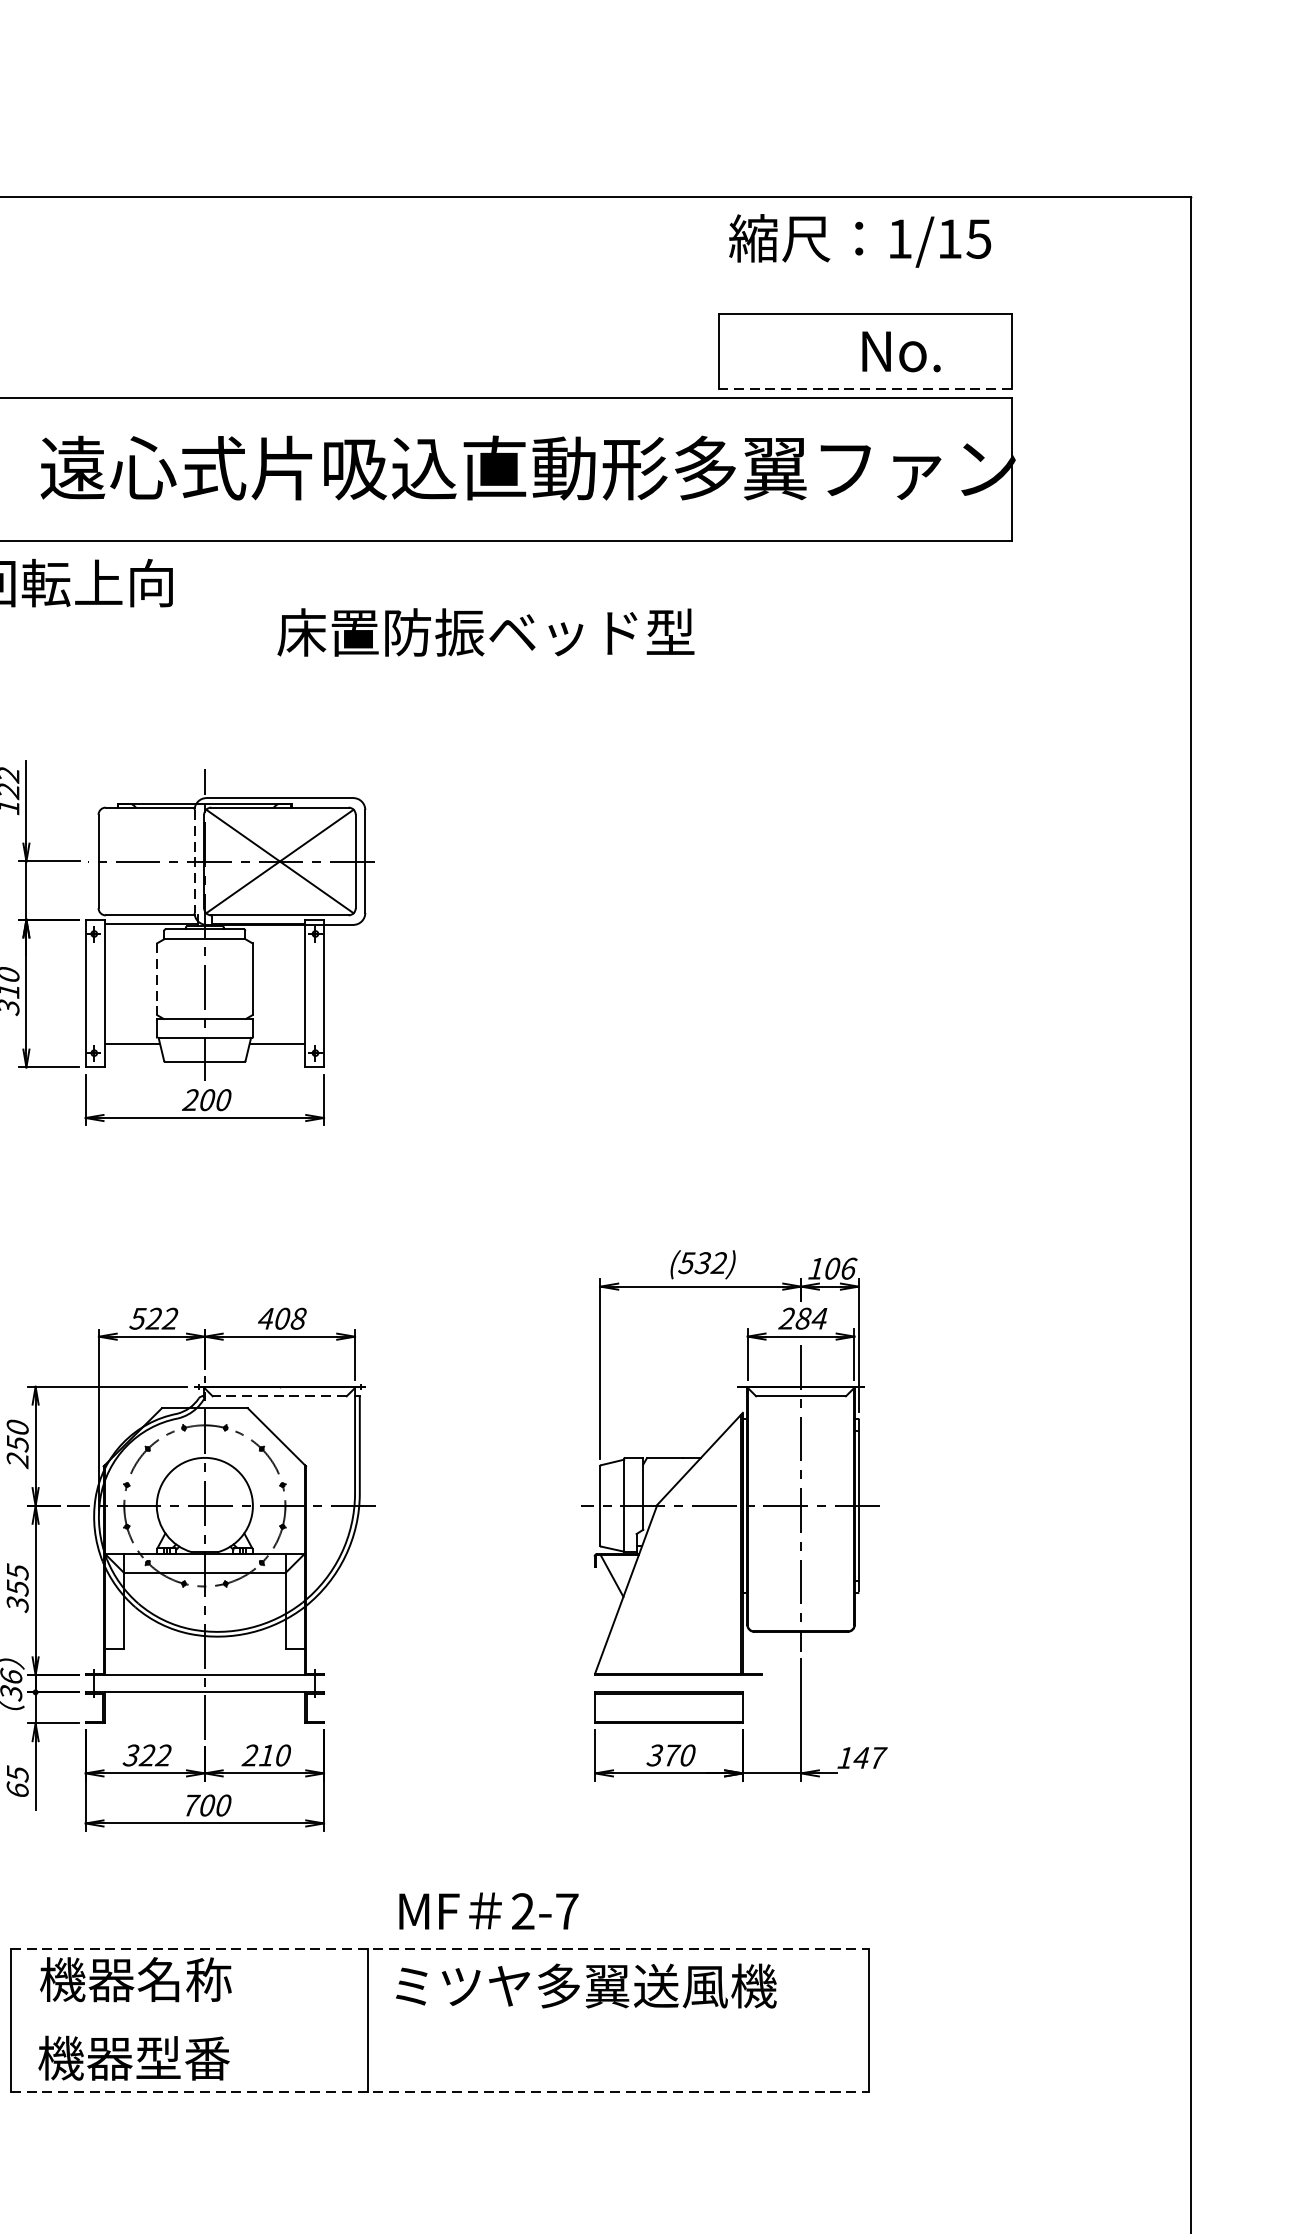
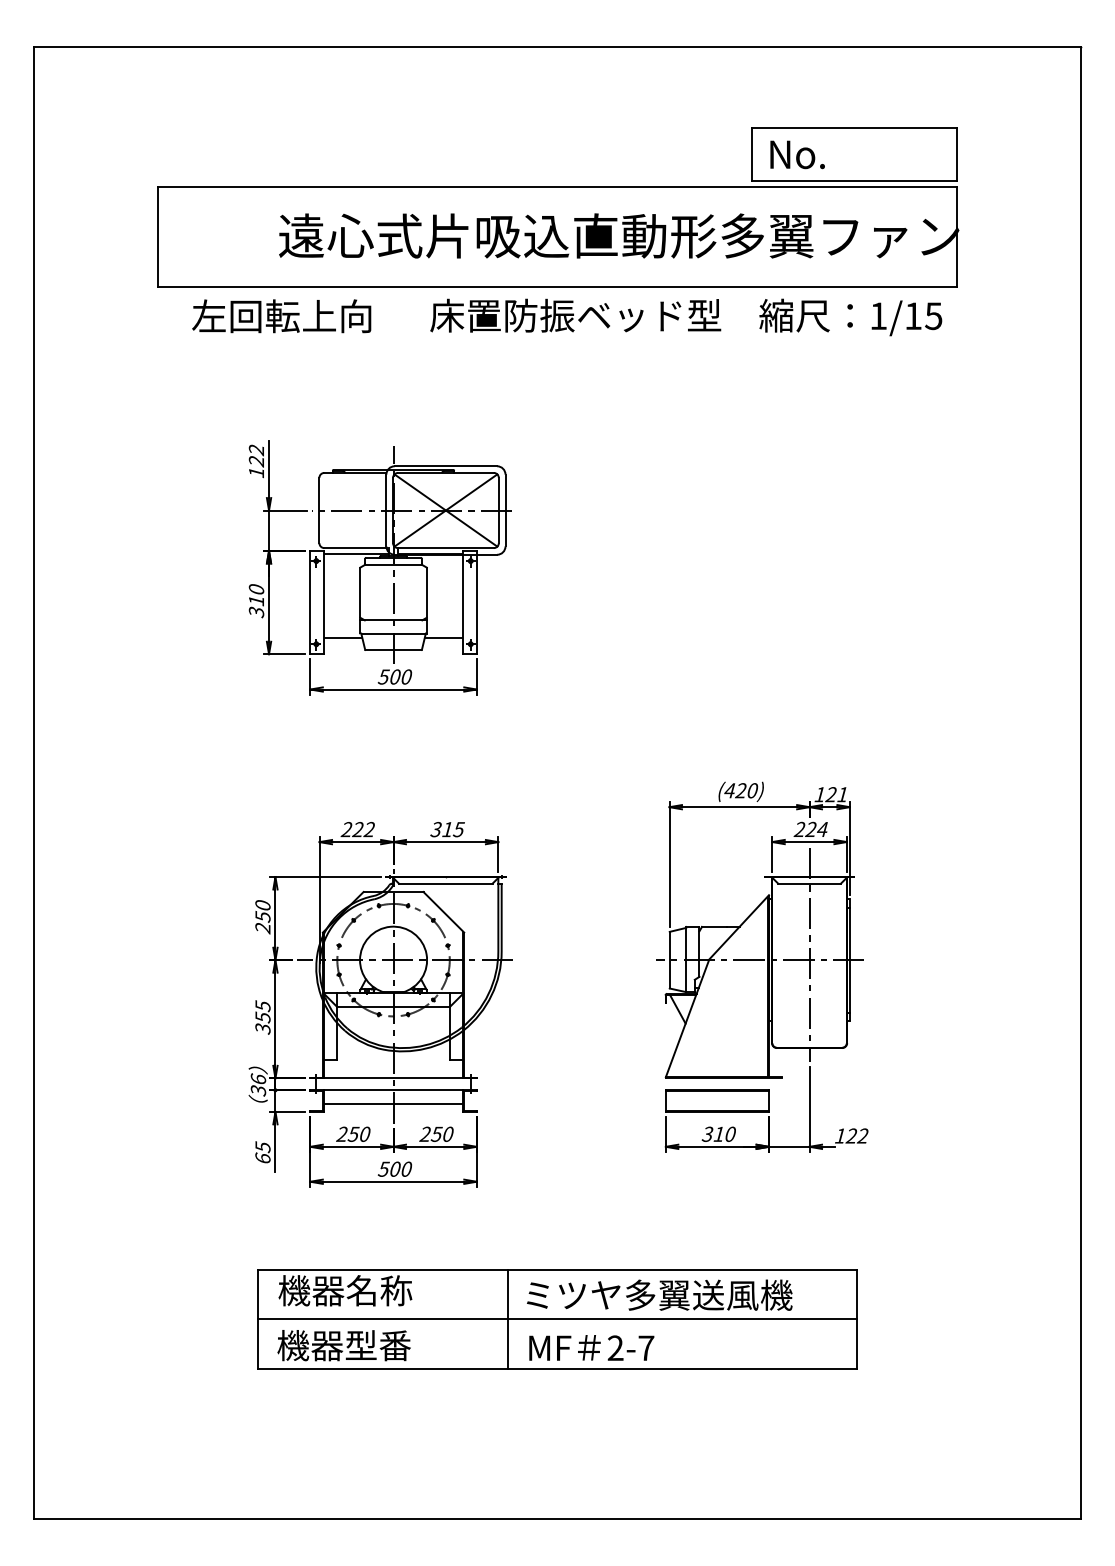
text: (859, 240) -> (850, 317), moved
text: (901, 351) -> (797, 154), moved
line: (865, 389) -> (854, 181), dashed -> solid
text: (485, 632) -> (575, 315), moved
line: (194, 861) -> (386, 510), dashed -> solid
line: (157, 980) -> (360, 593), dashed -> solid
text: (190, 1099) -> (383, 676), 200 -> 500
text: (702, 1262) -> (740, 790), (532) -> (420)
text: (839, 1268) -> (836, 794), 106 -> 121
text: (137, 1318) -> (346, 829), 522 -> 222
text: (282, 1318) -> (447, 829), 408 -> 315
text: (802, 1318) -> (810, 829), 284 -> 224
line: (279, 1396) -> (445, 883), dashed -> solid
line: (204, 1711) -> (393, 1103), added
text: (147, 1754) -> (353, 1133), 322 -> 250
text: (266, 1754) -> (436, 1133), 210 -> 250
text: (671, 1754) -> (719, 1133), 370 -> 310
text: (869, 1757) -> (857, 1135), 147 -> 122
text: (190, 1804) -> (383, 1168), 700 -> 500
text: (488, 1910) -> (591, 1347), moved
line: (439, 1949) -> (557, 1269), dashed -> solid
line: (439, 2020) -> (557, 1319), added
line: (439, 2092) -> (557, 1369), dashed -> solid

